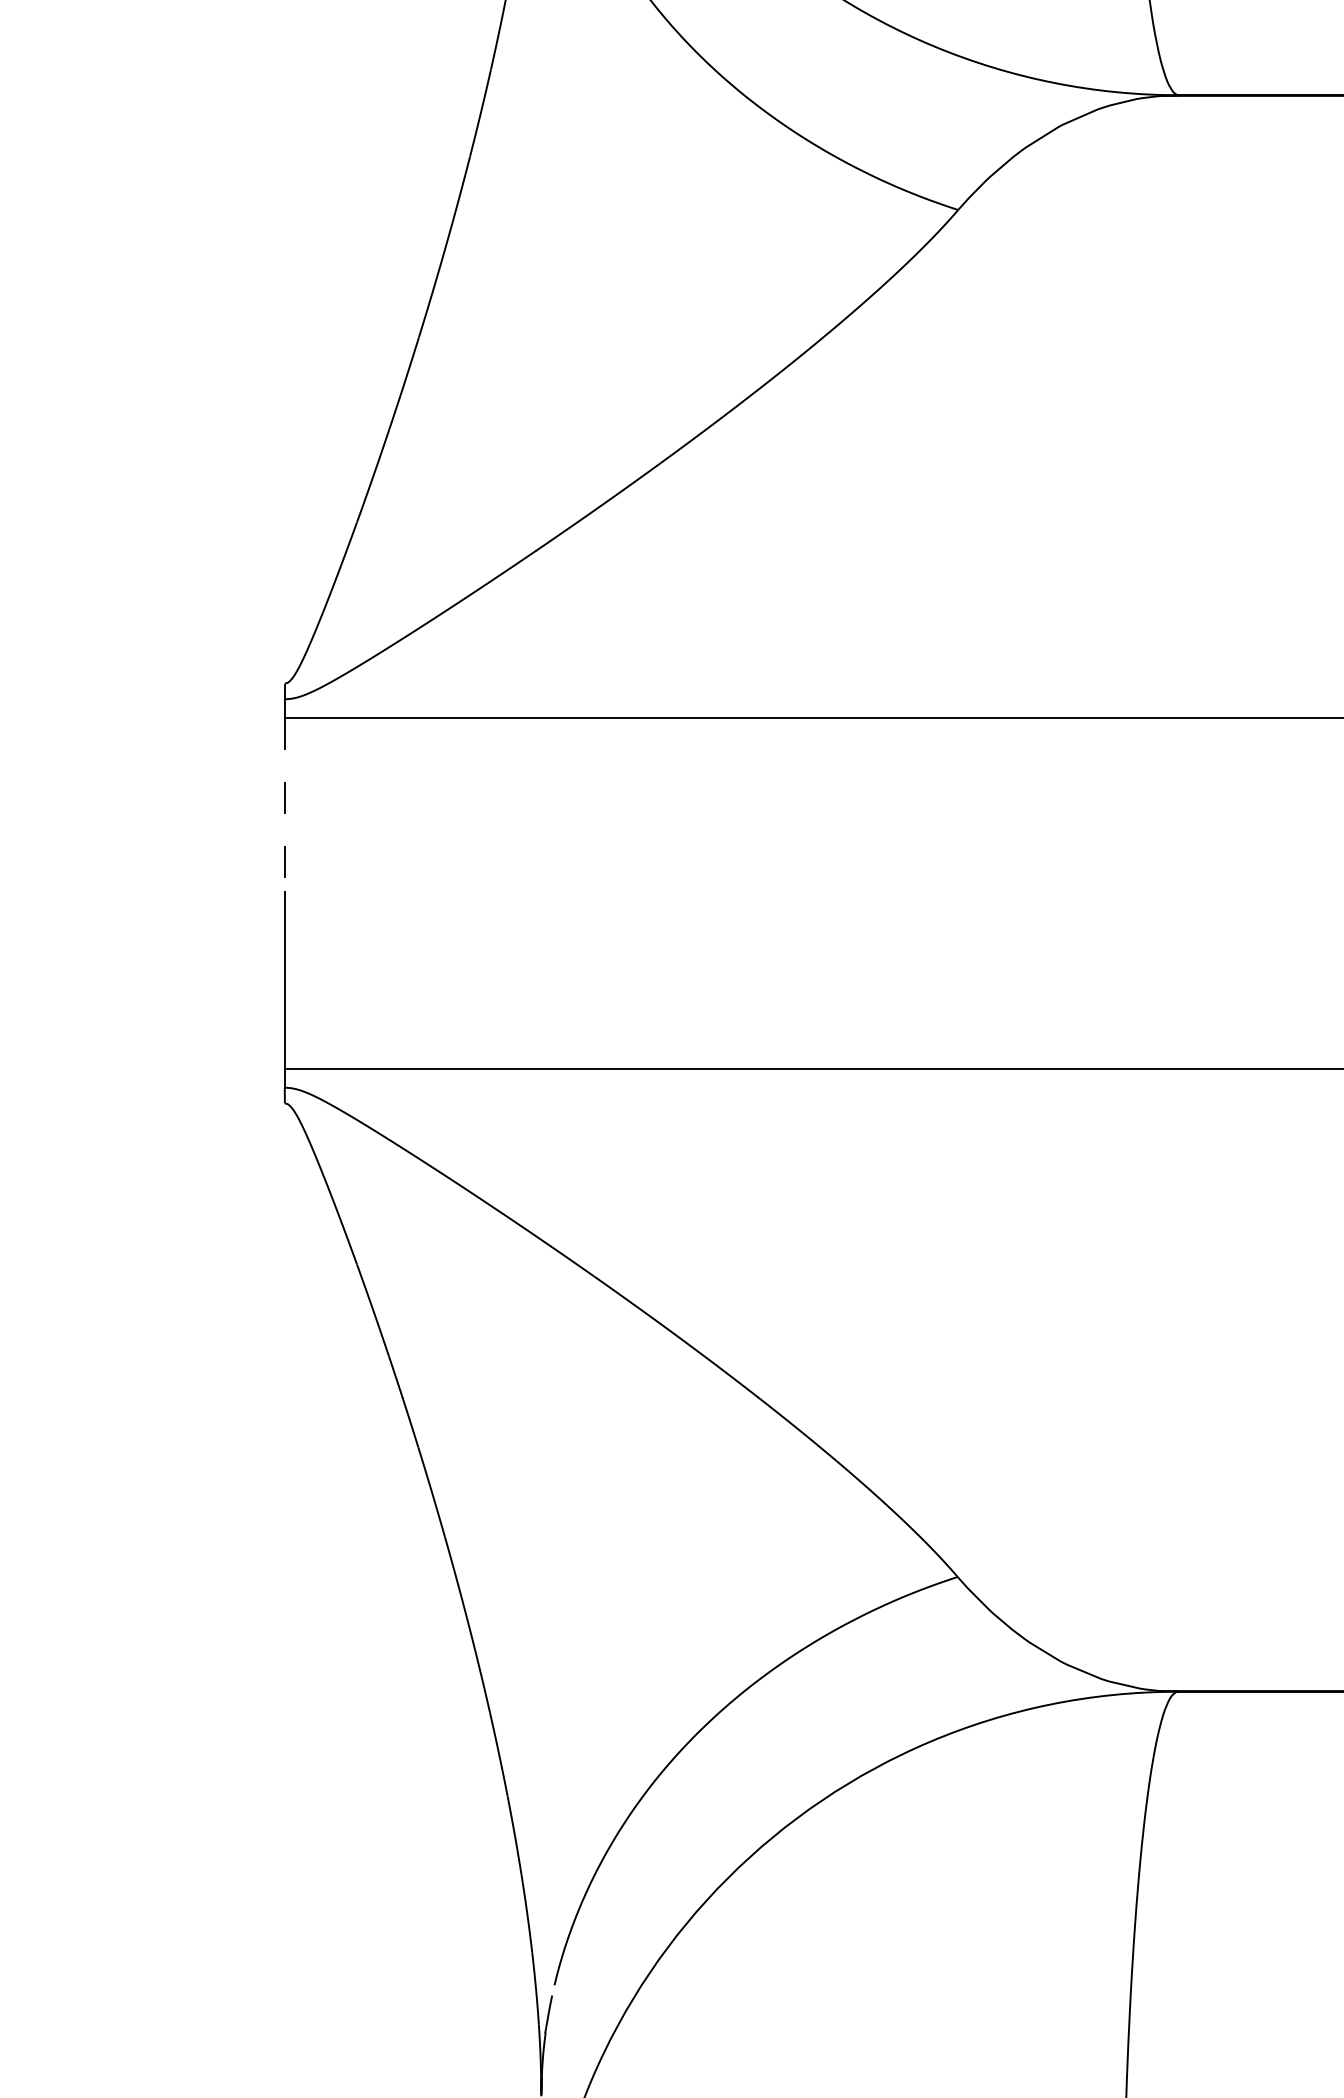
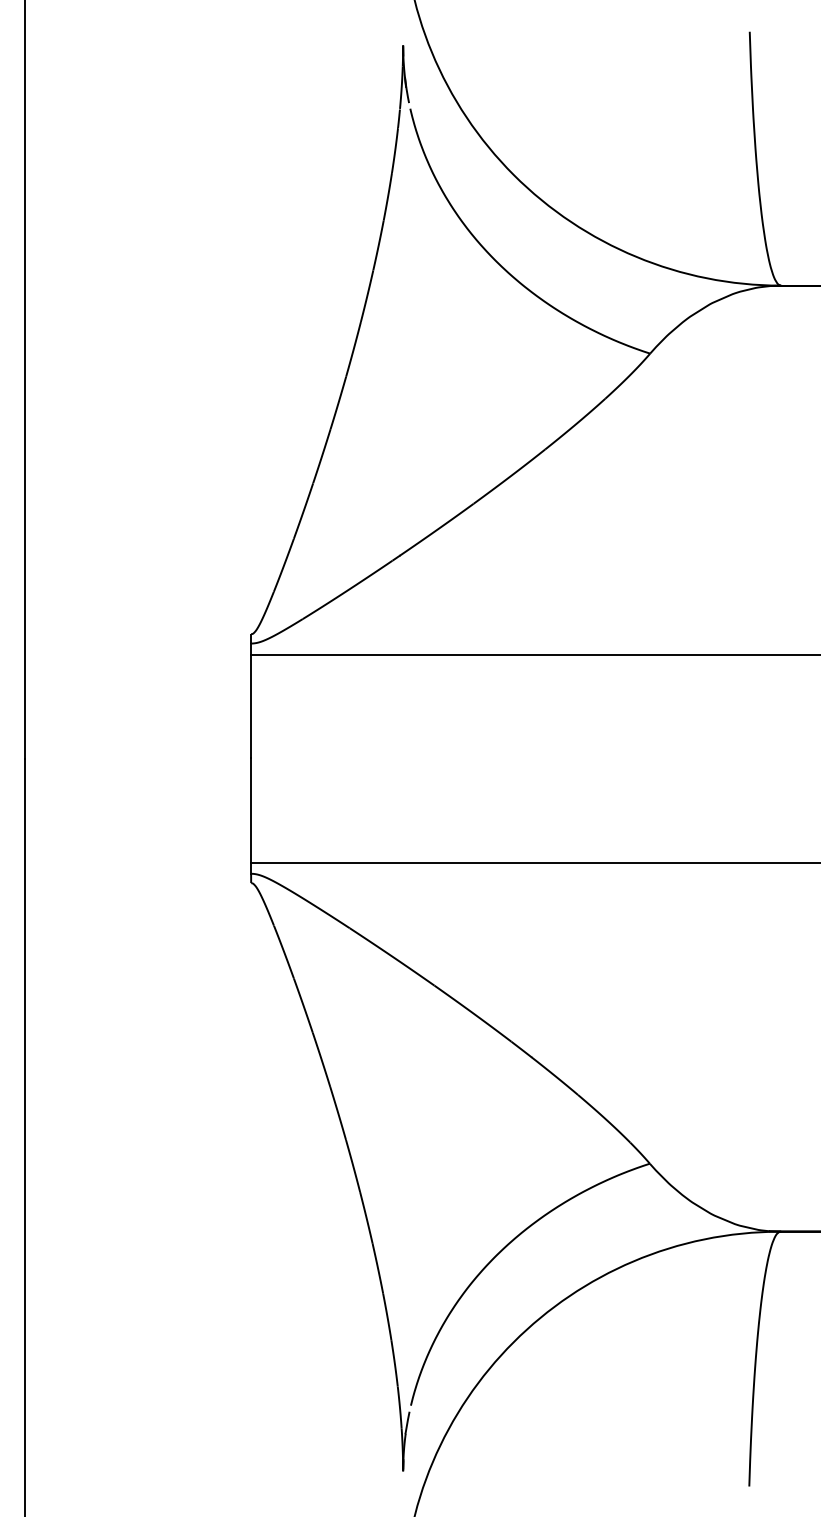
line: (285, 805) -> (251, 706), dashed -> solid

